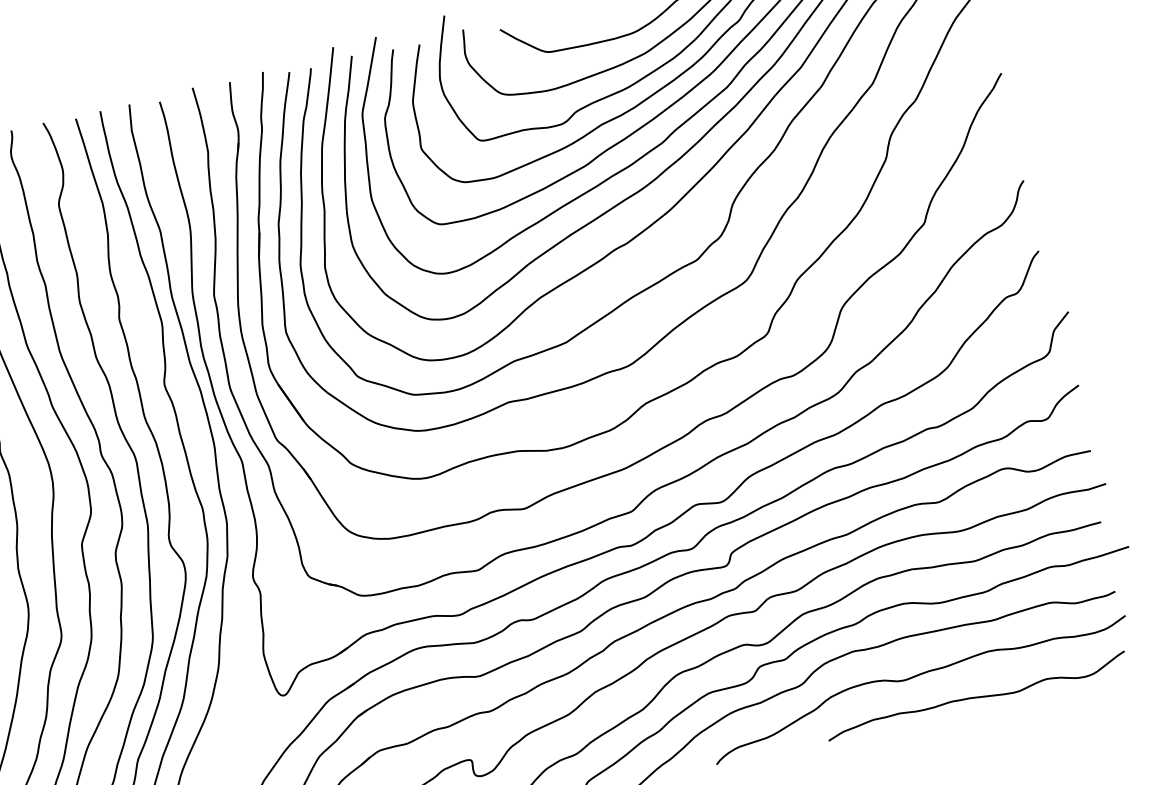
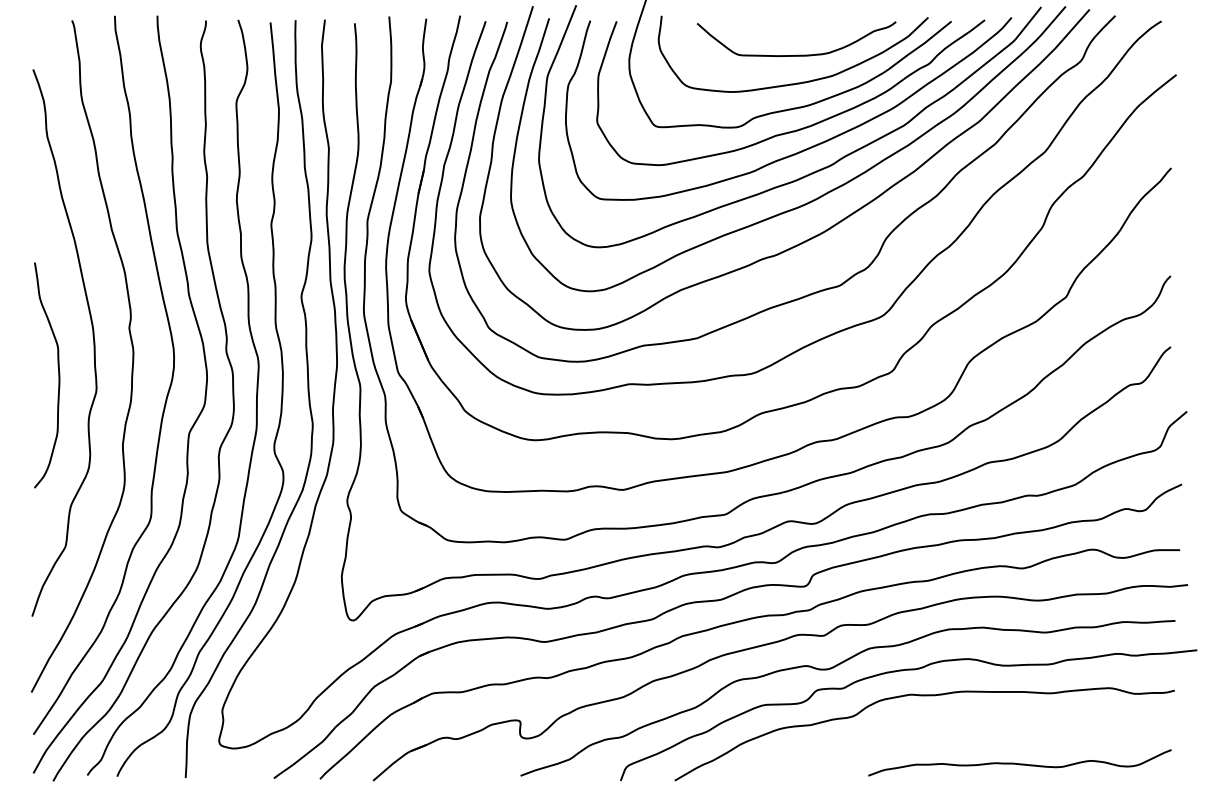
curve: (916, 677) -> (965, 732), removed

